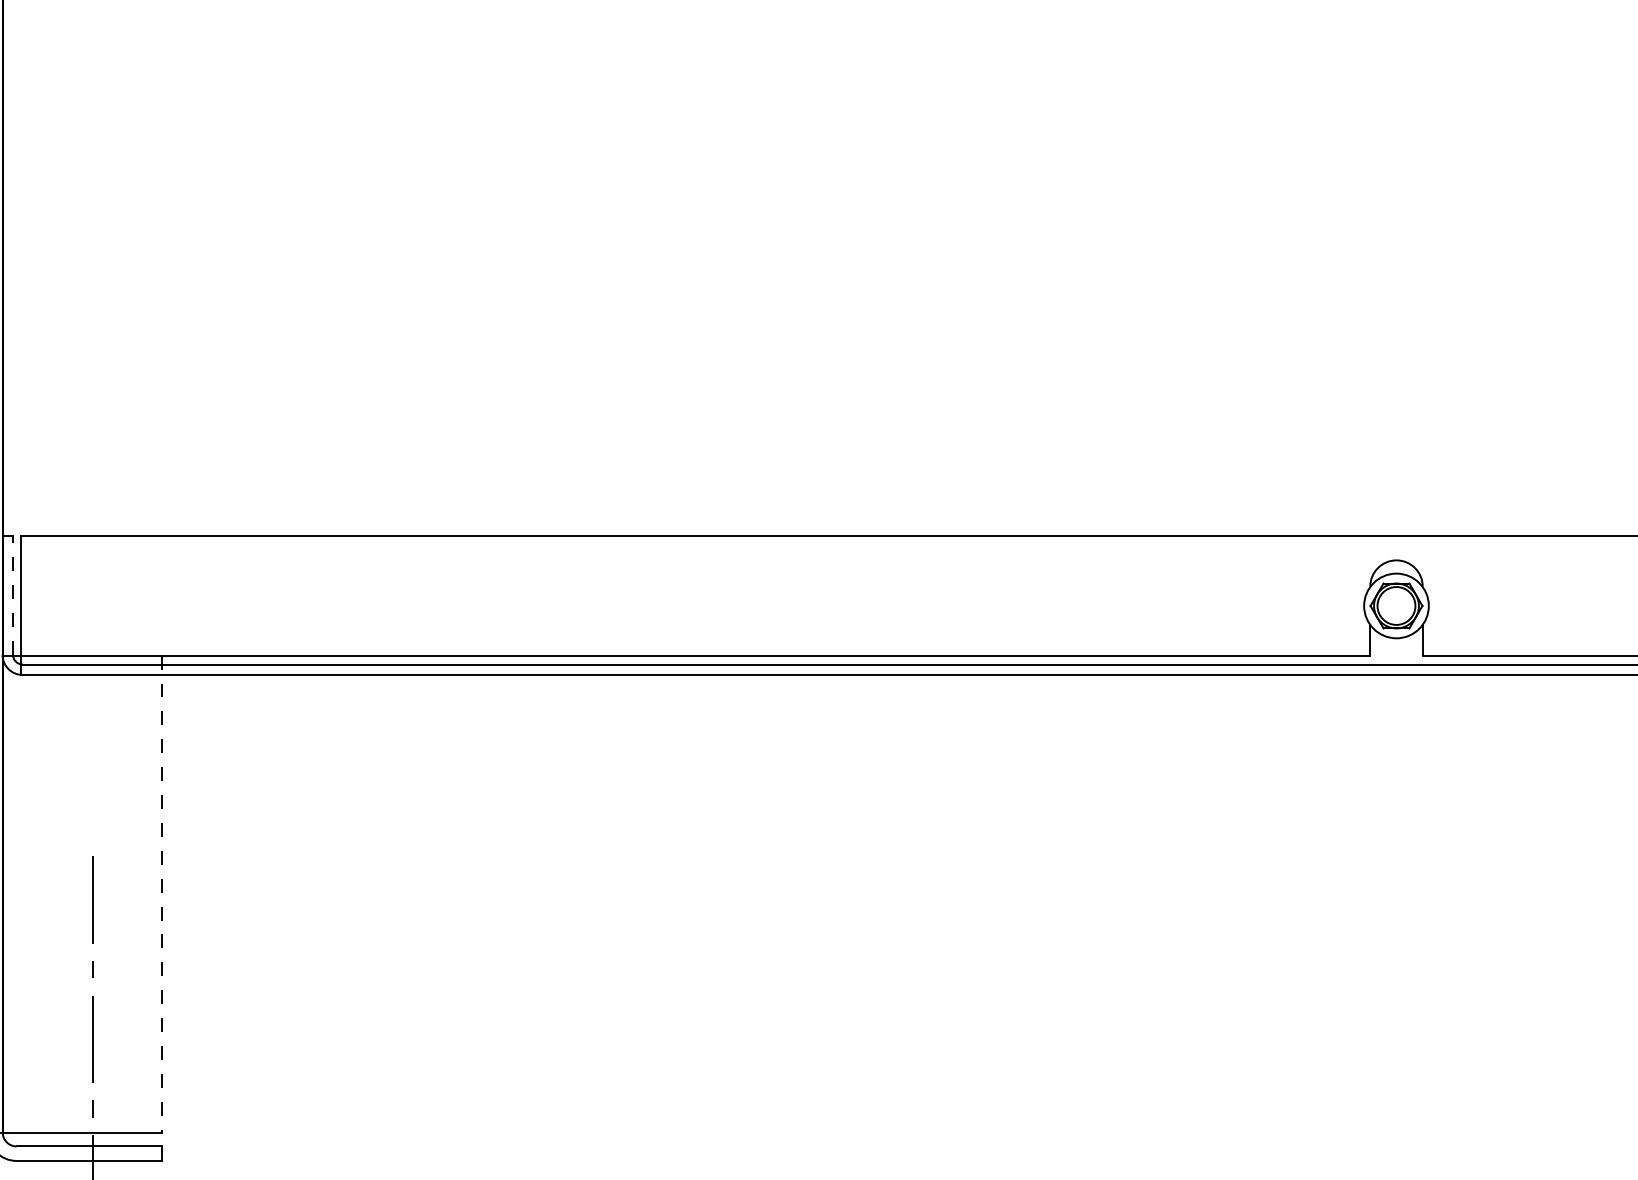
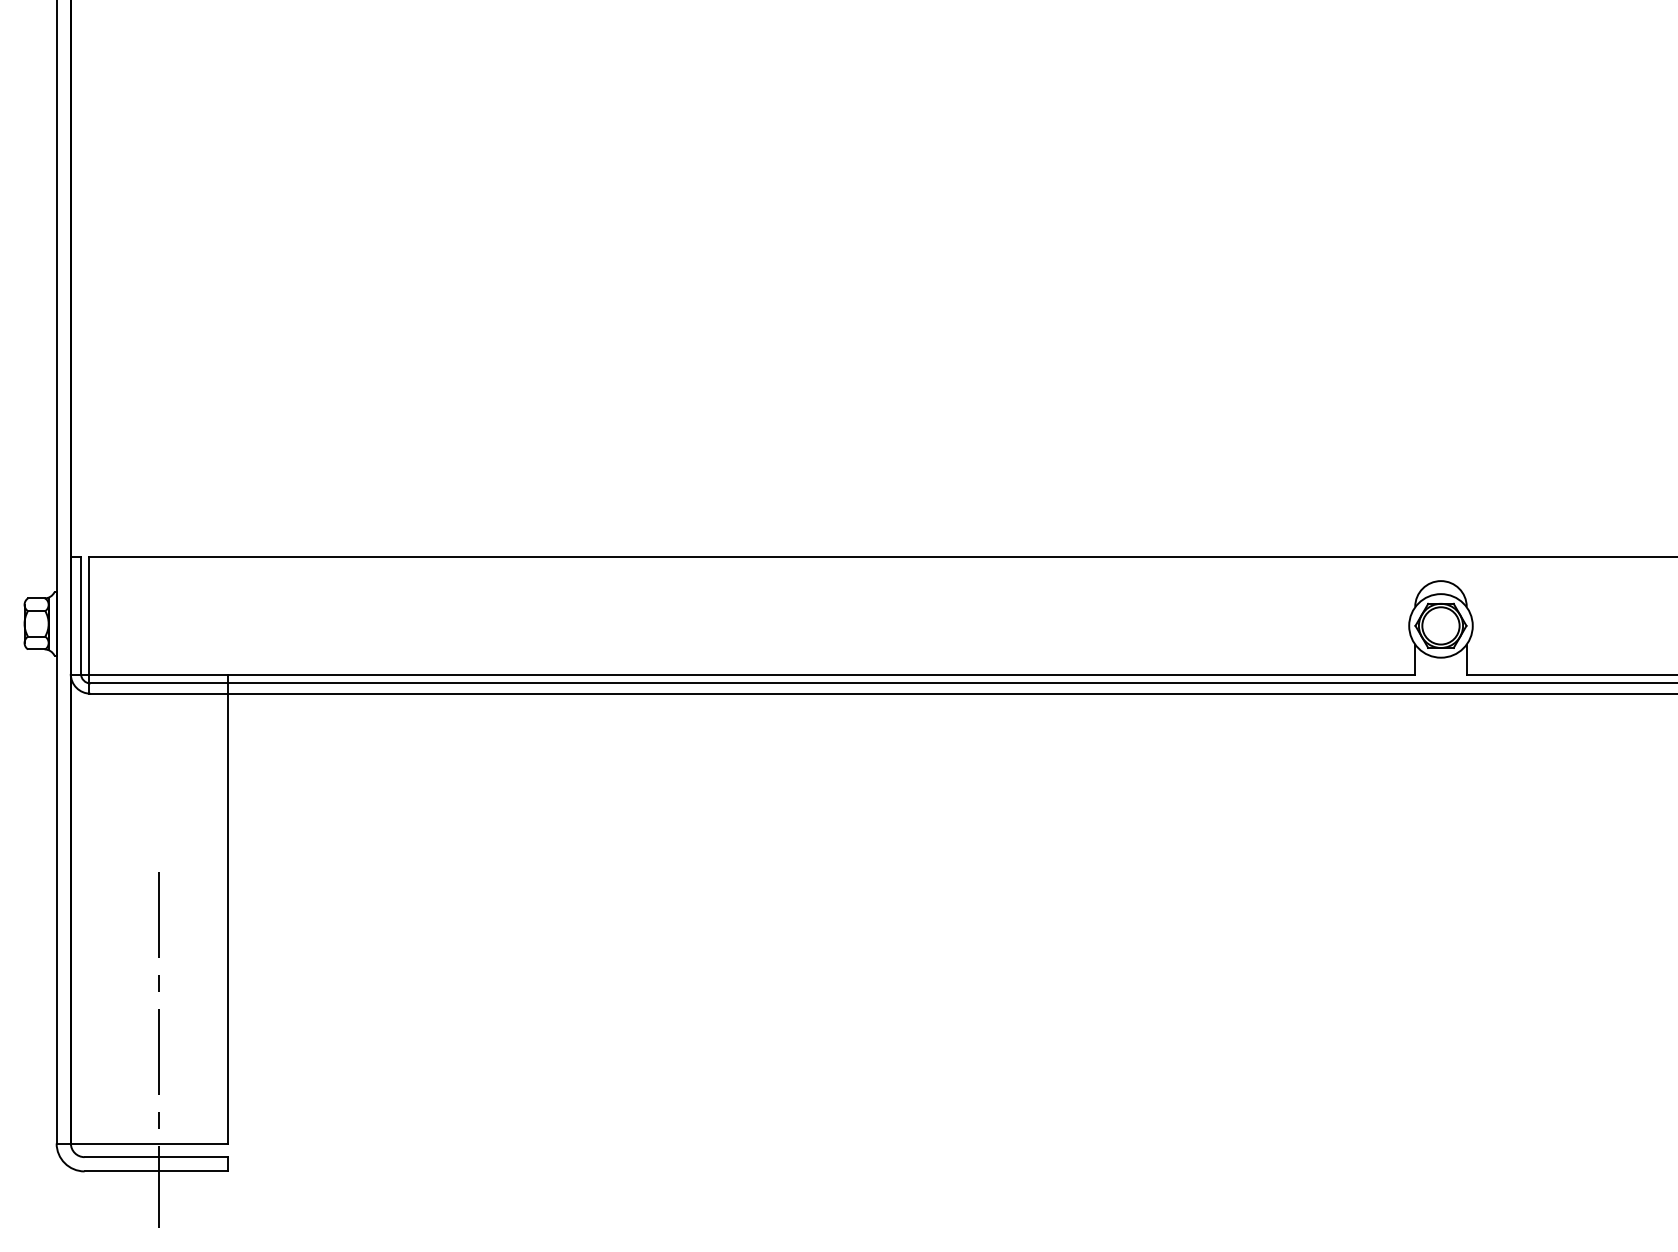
line: (13, 595) -> (81, 615), dashed -> solid
line: (162, 894) -> (227, 909), dashed -> solid

